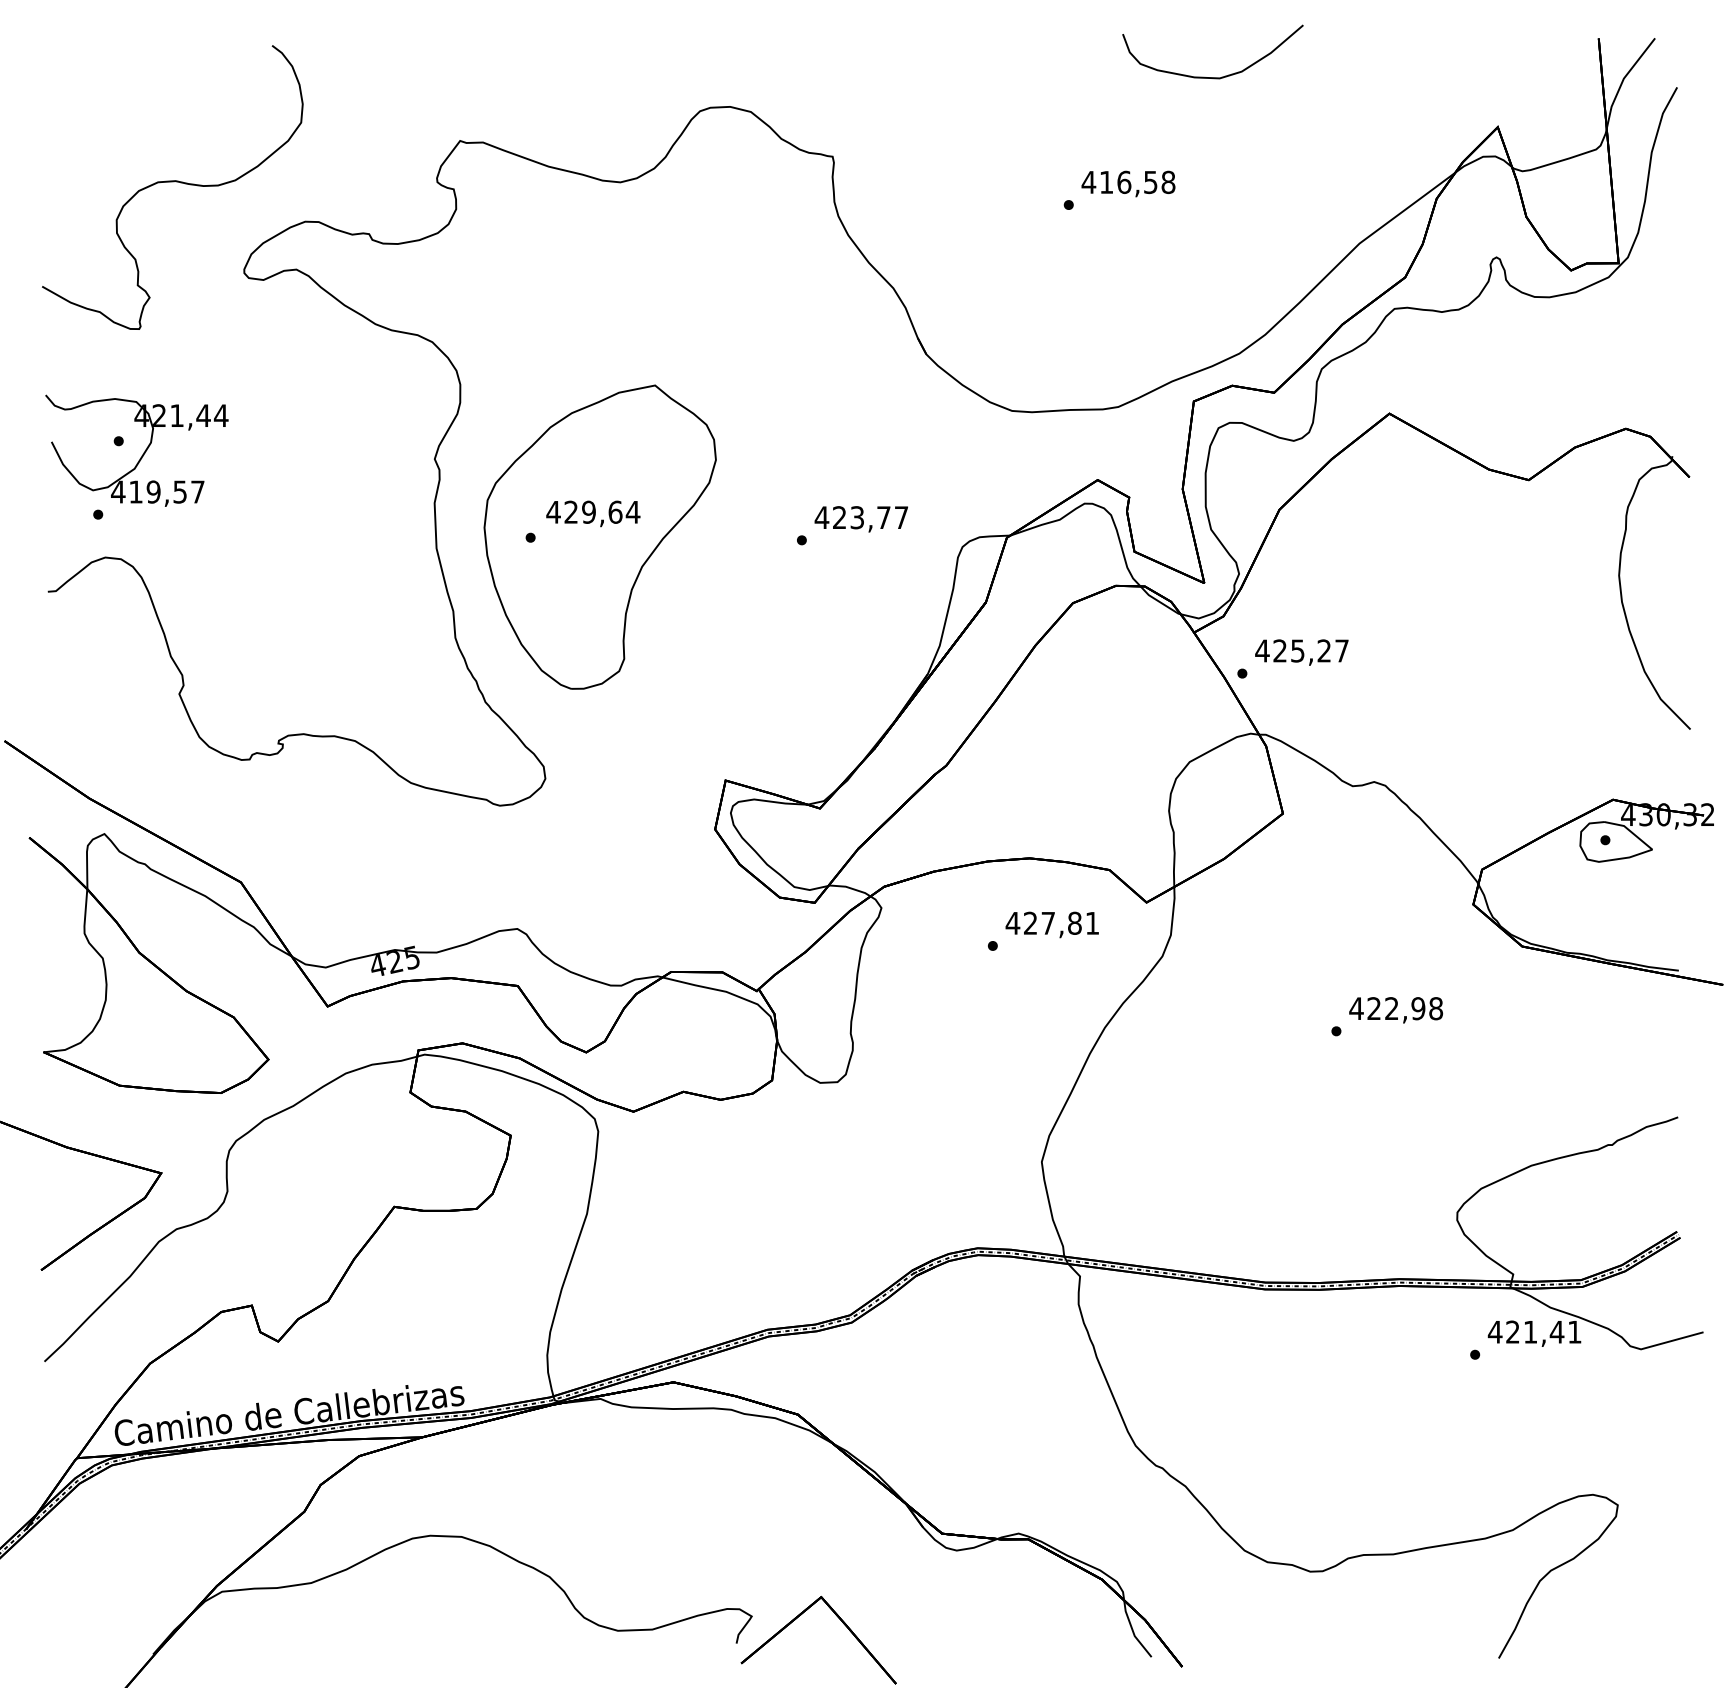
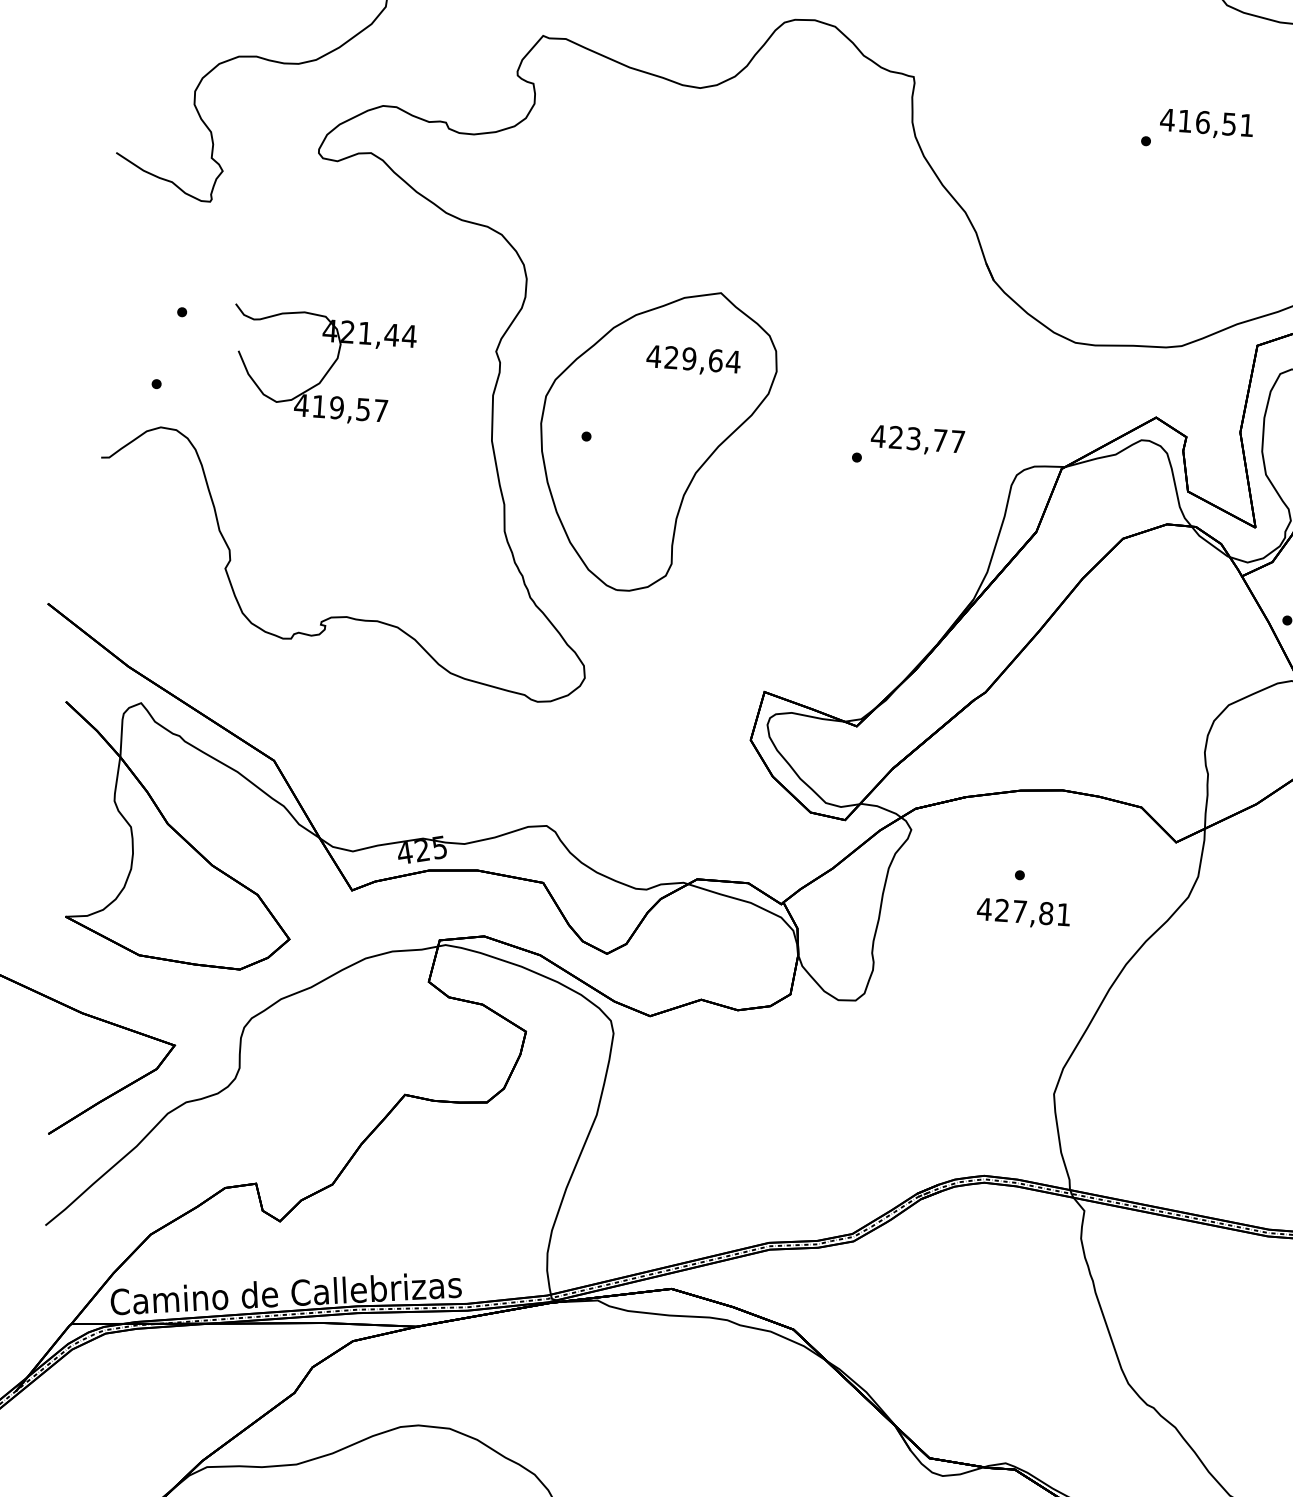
text: (1168, 182) -> (1247, 125), 416,58 -> 416,51
part: (141, 455) -> (327, 370), moved
text: (593, 513) -> (693, 360), moved
text: (1051, 924) -> (1022, 913), moved

